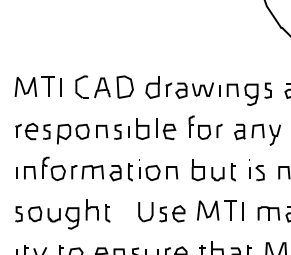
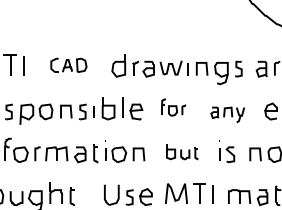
part: (104, 86) -> (68, 64), size x0.6
part: (205, 127) -> (173, 107), size x0.7
part: (257, 134) -> (227, 114), size x0.7
part: (213, 170) -> (182, 152), size x0.7

